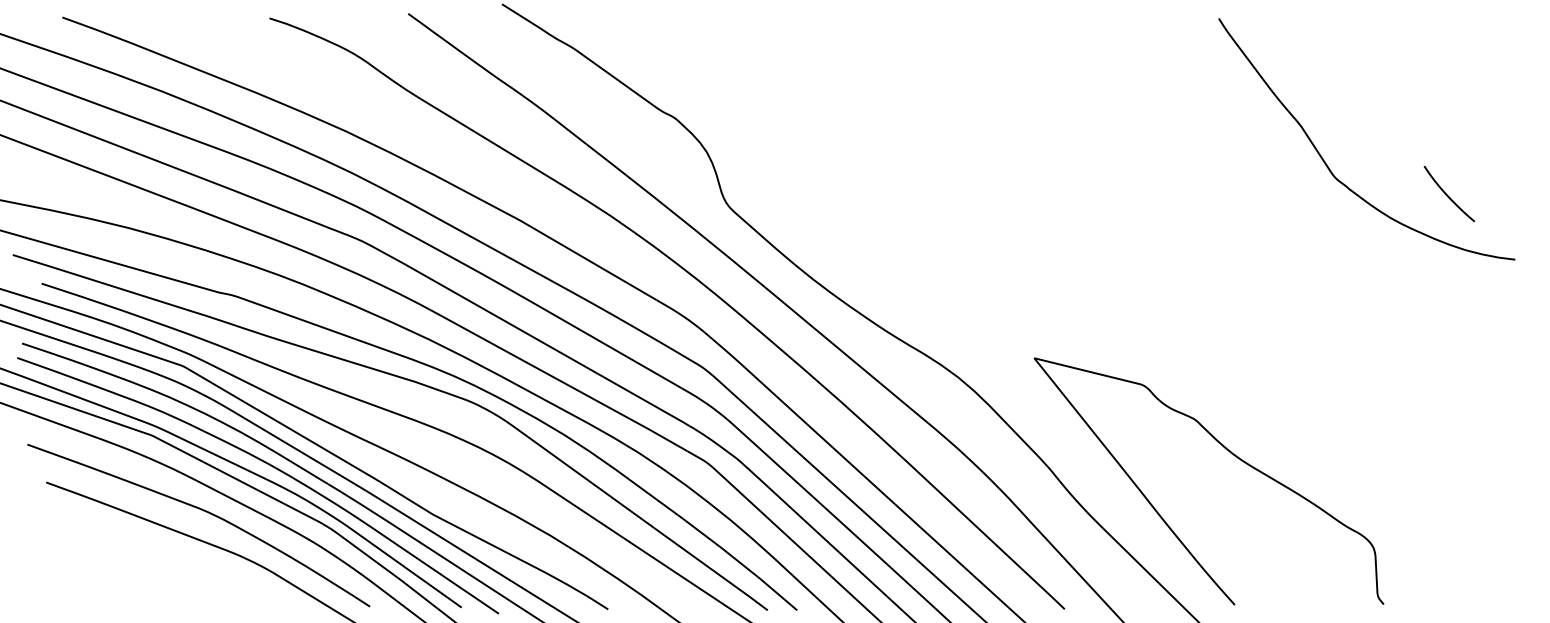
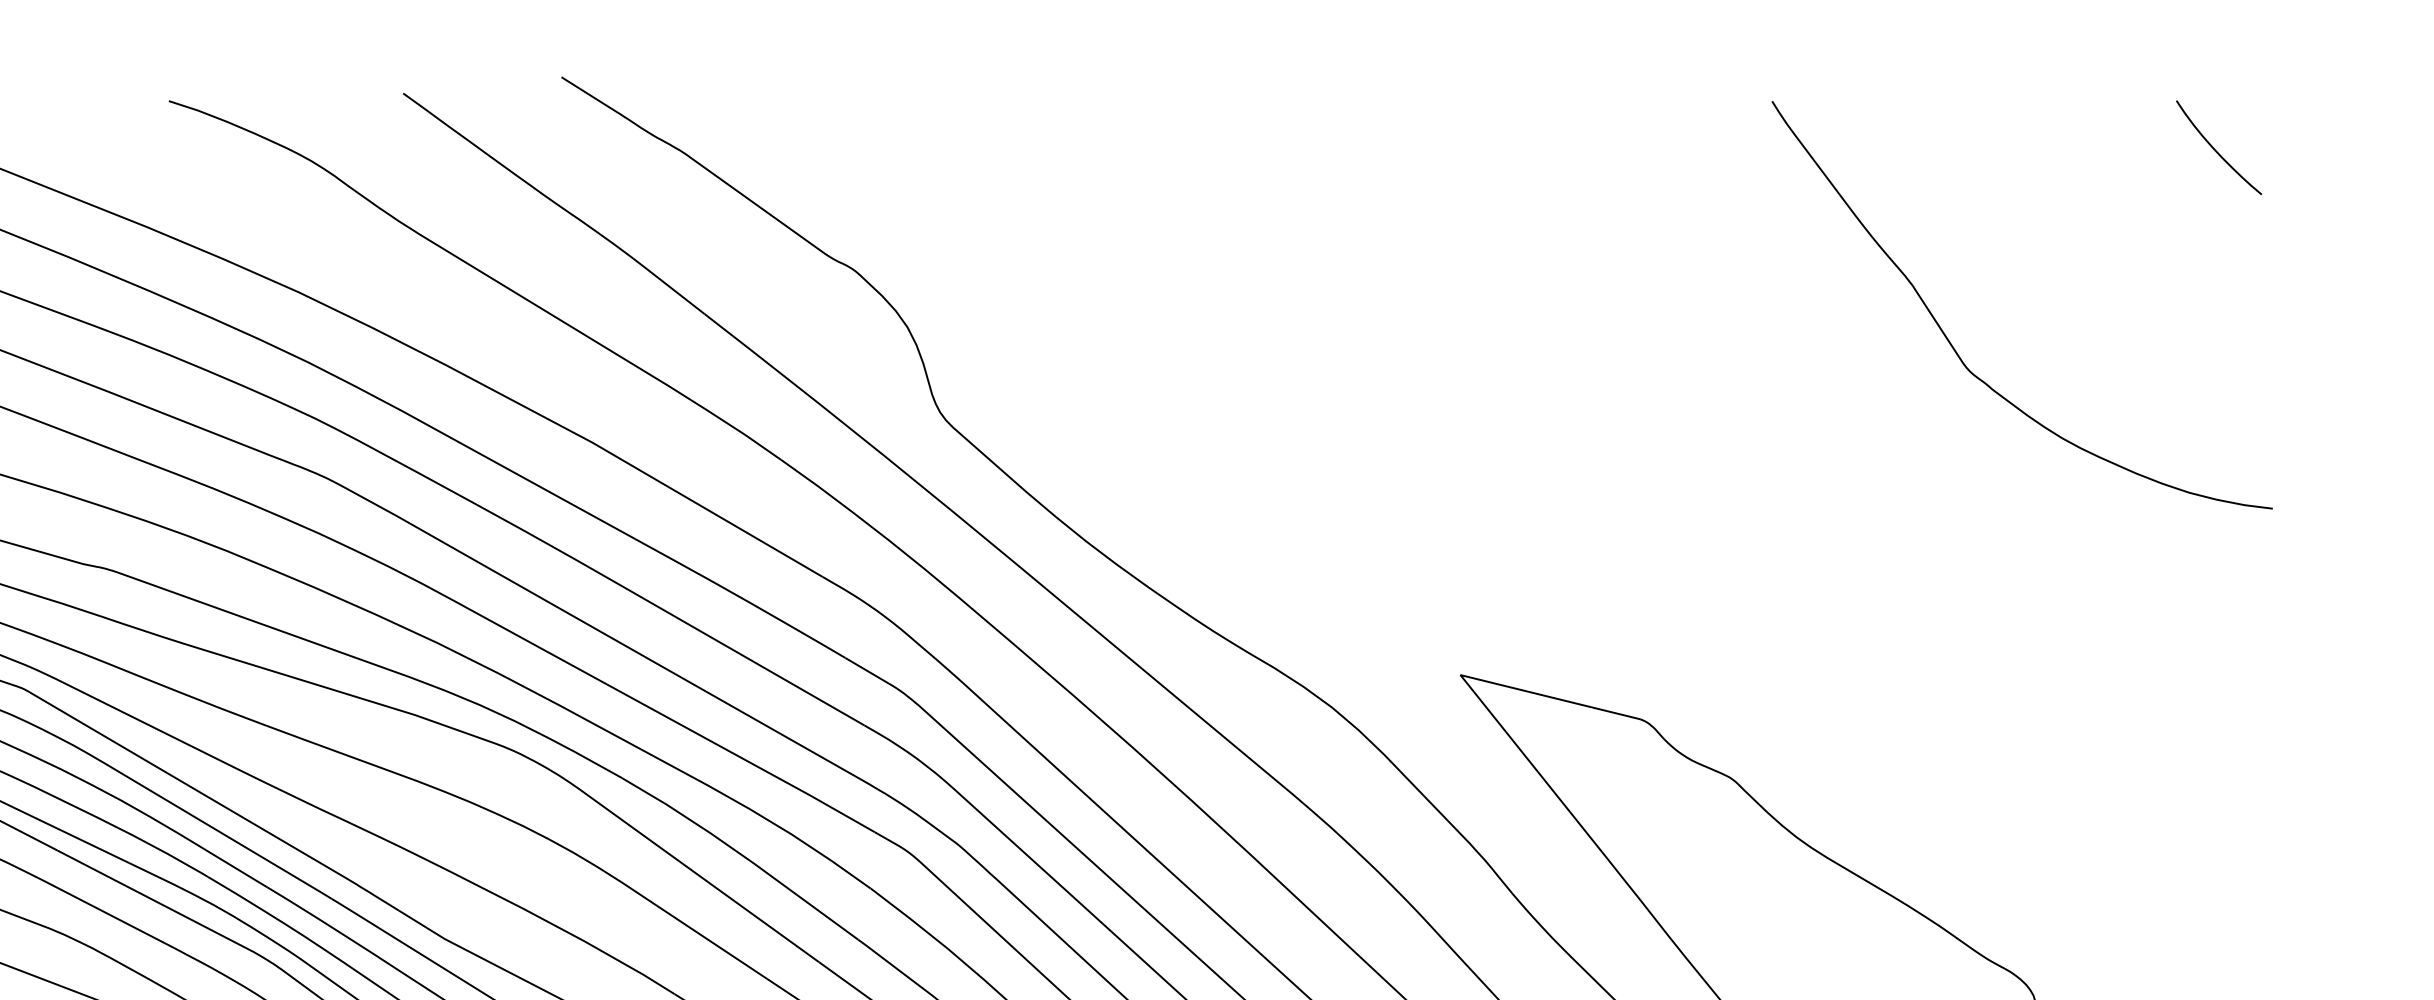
curve: (1447, 194) -> (2215, 148), moved

